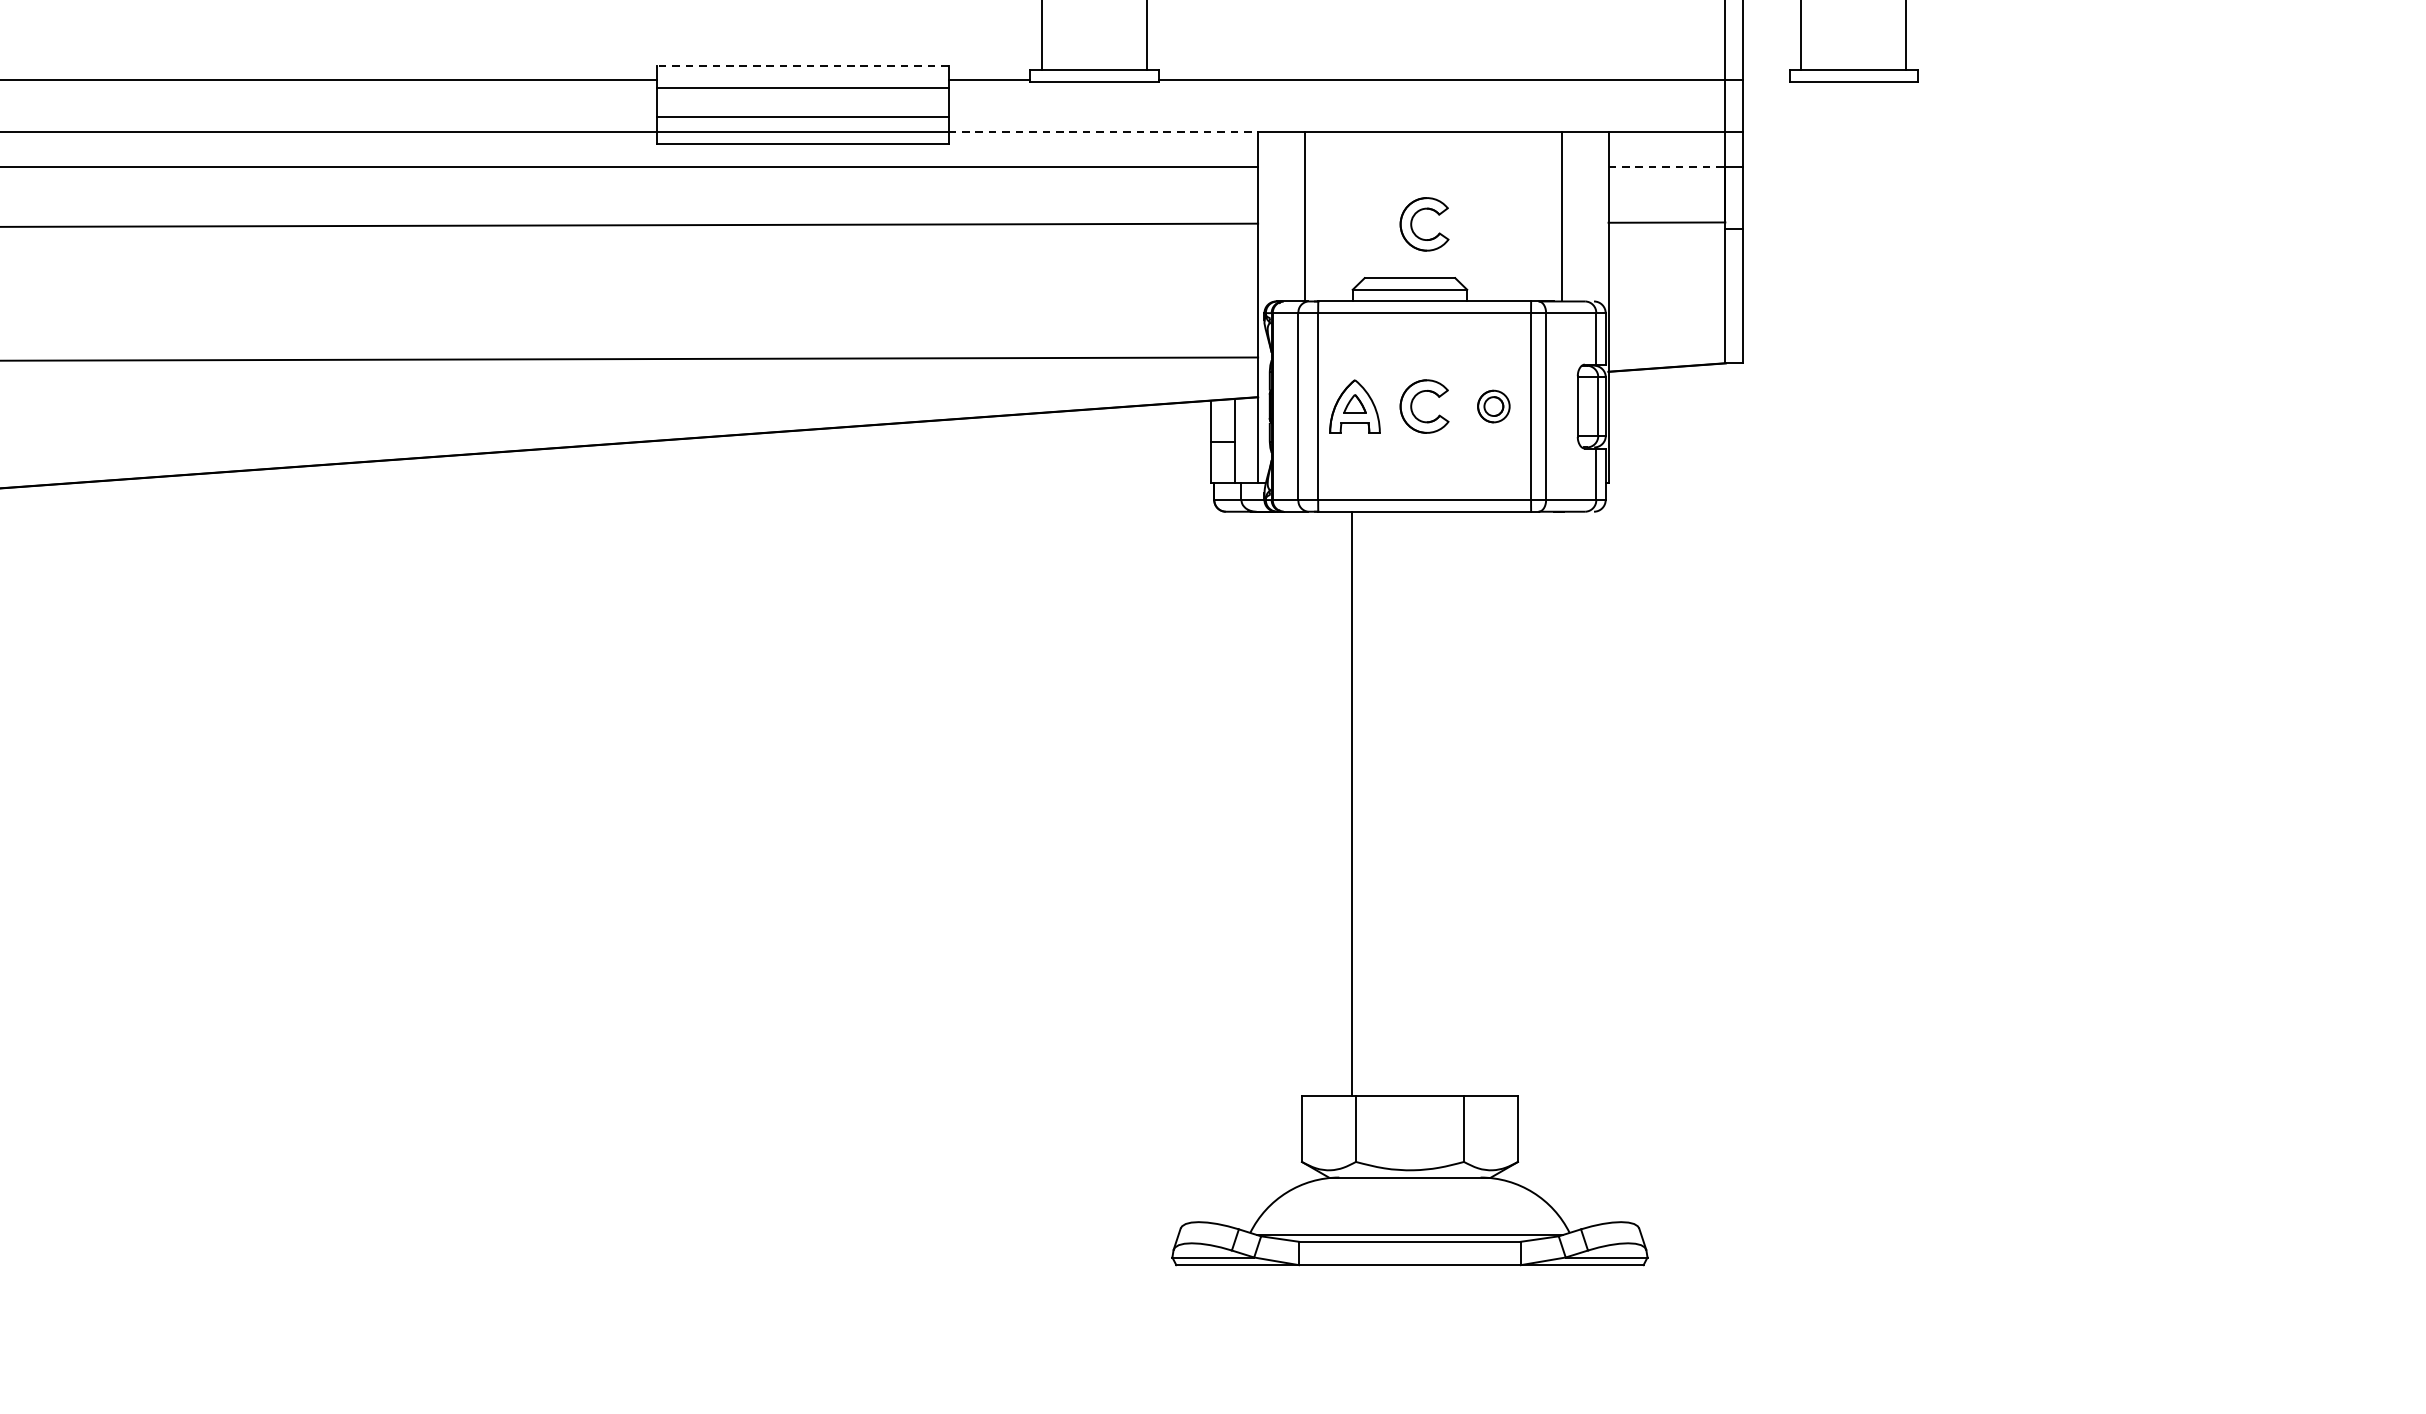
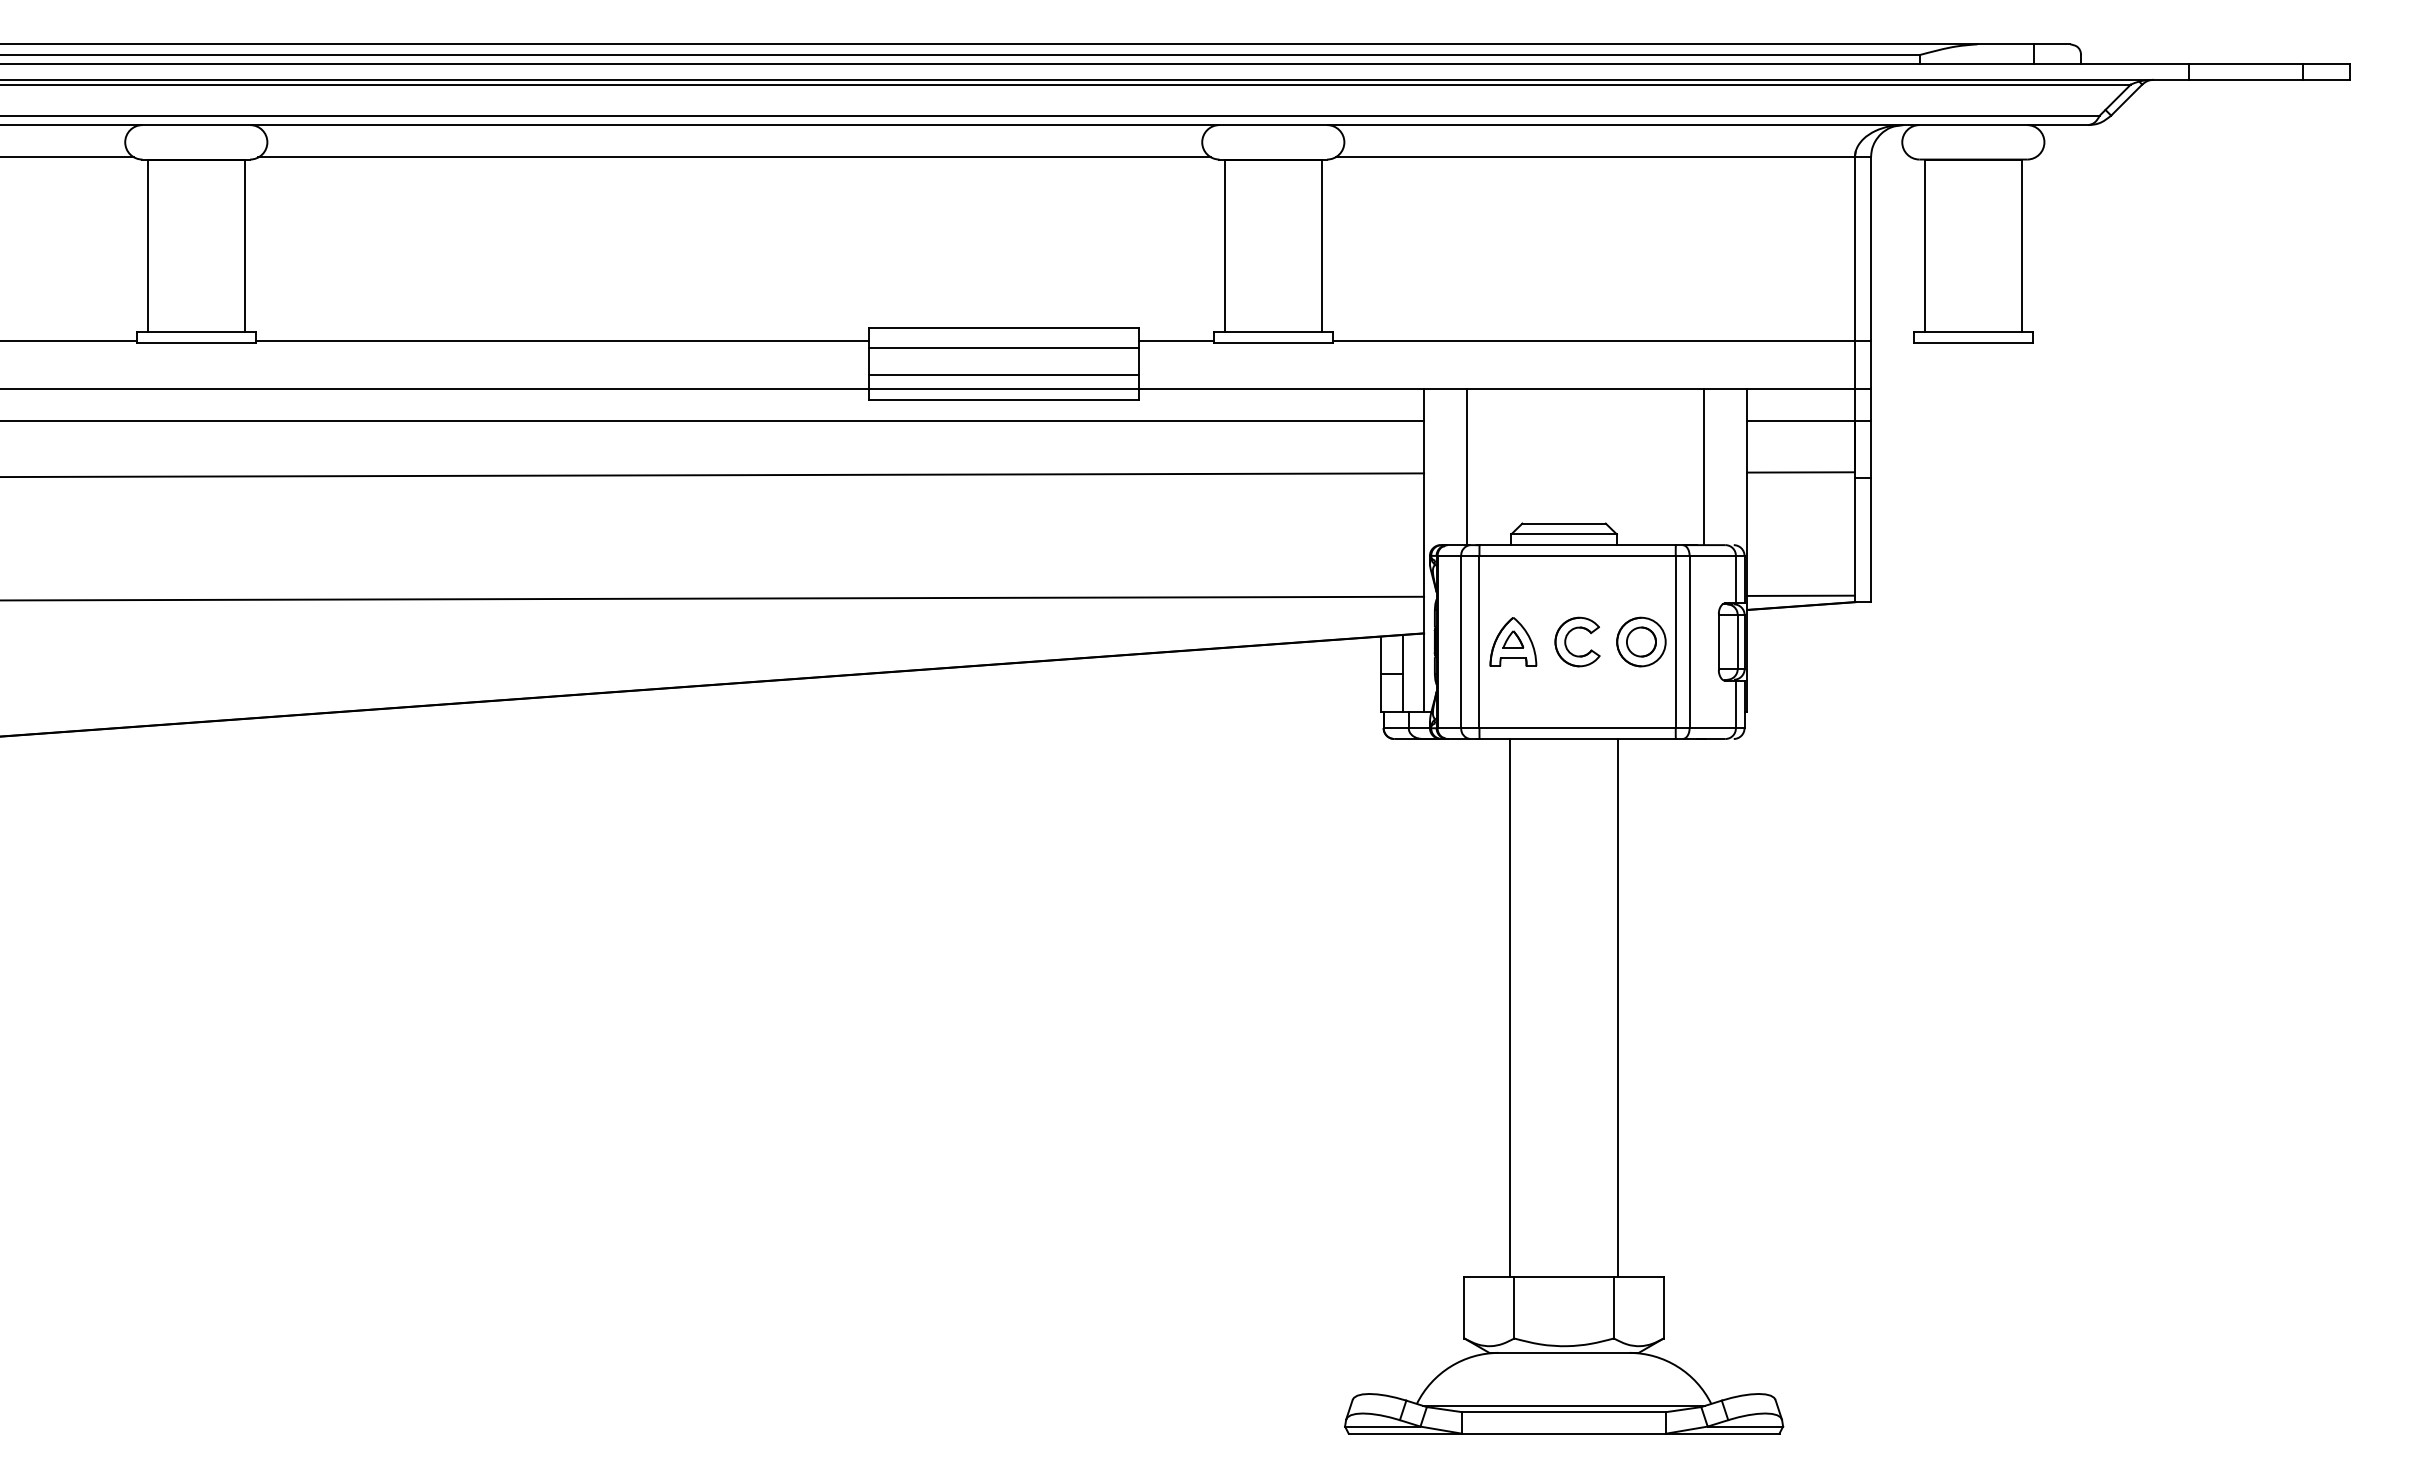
line: (803, 65) -> (1004, 327), dashed -> solid
line: (1103, 131) -> (1281, 388), dashed -> solid
line: (1667, 167) -> (1801, 421), dashed -> solid
part: (1412, 223) -> (1566, 473), removed
line: (1666, 356) -> (1800, 595), added
part: (1493, 405) -> (1641, 641), size x1.67
line: (1467, 804) -> (1617, 1008), added

